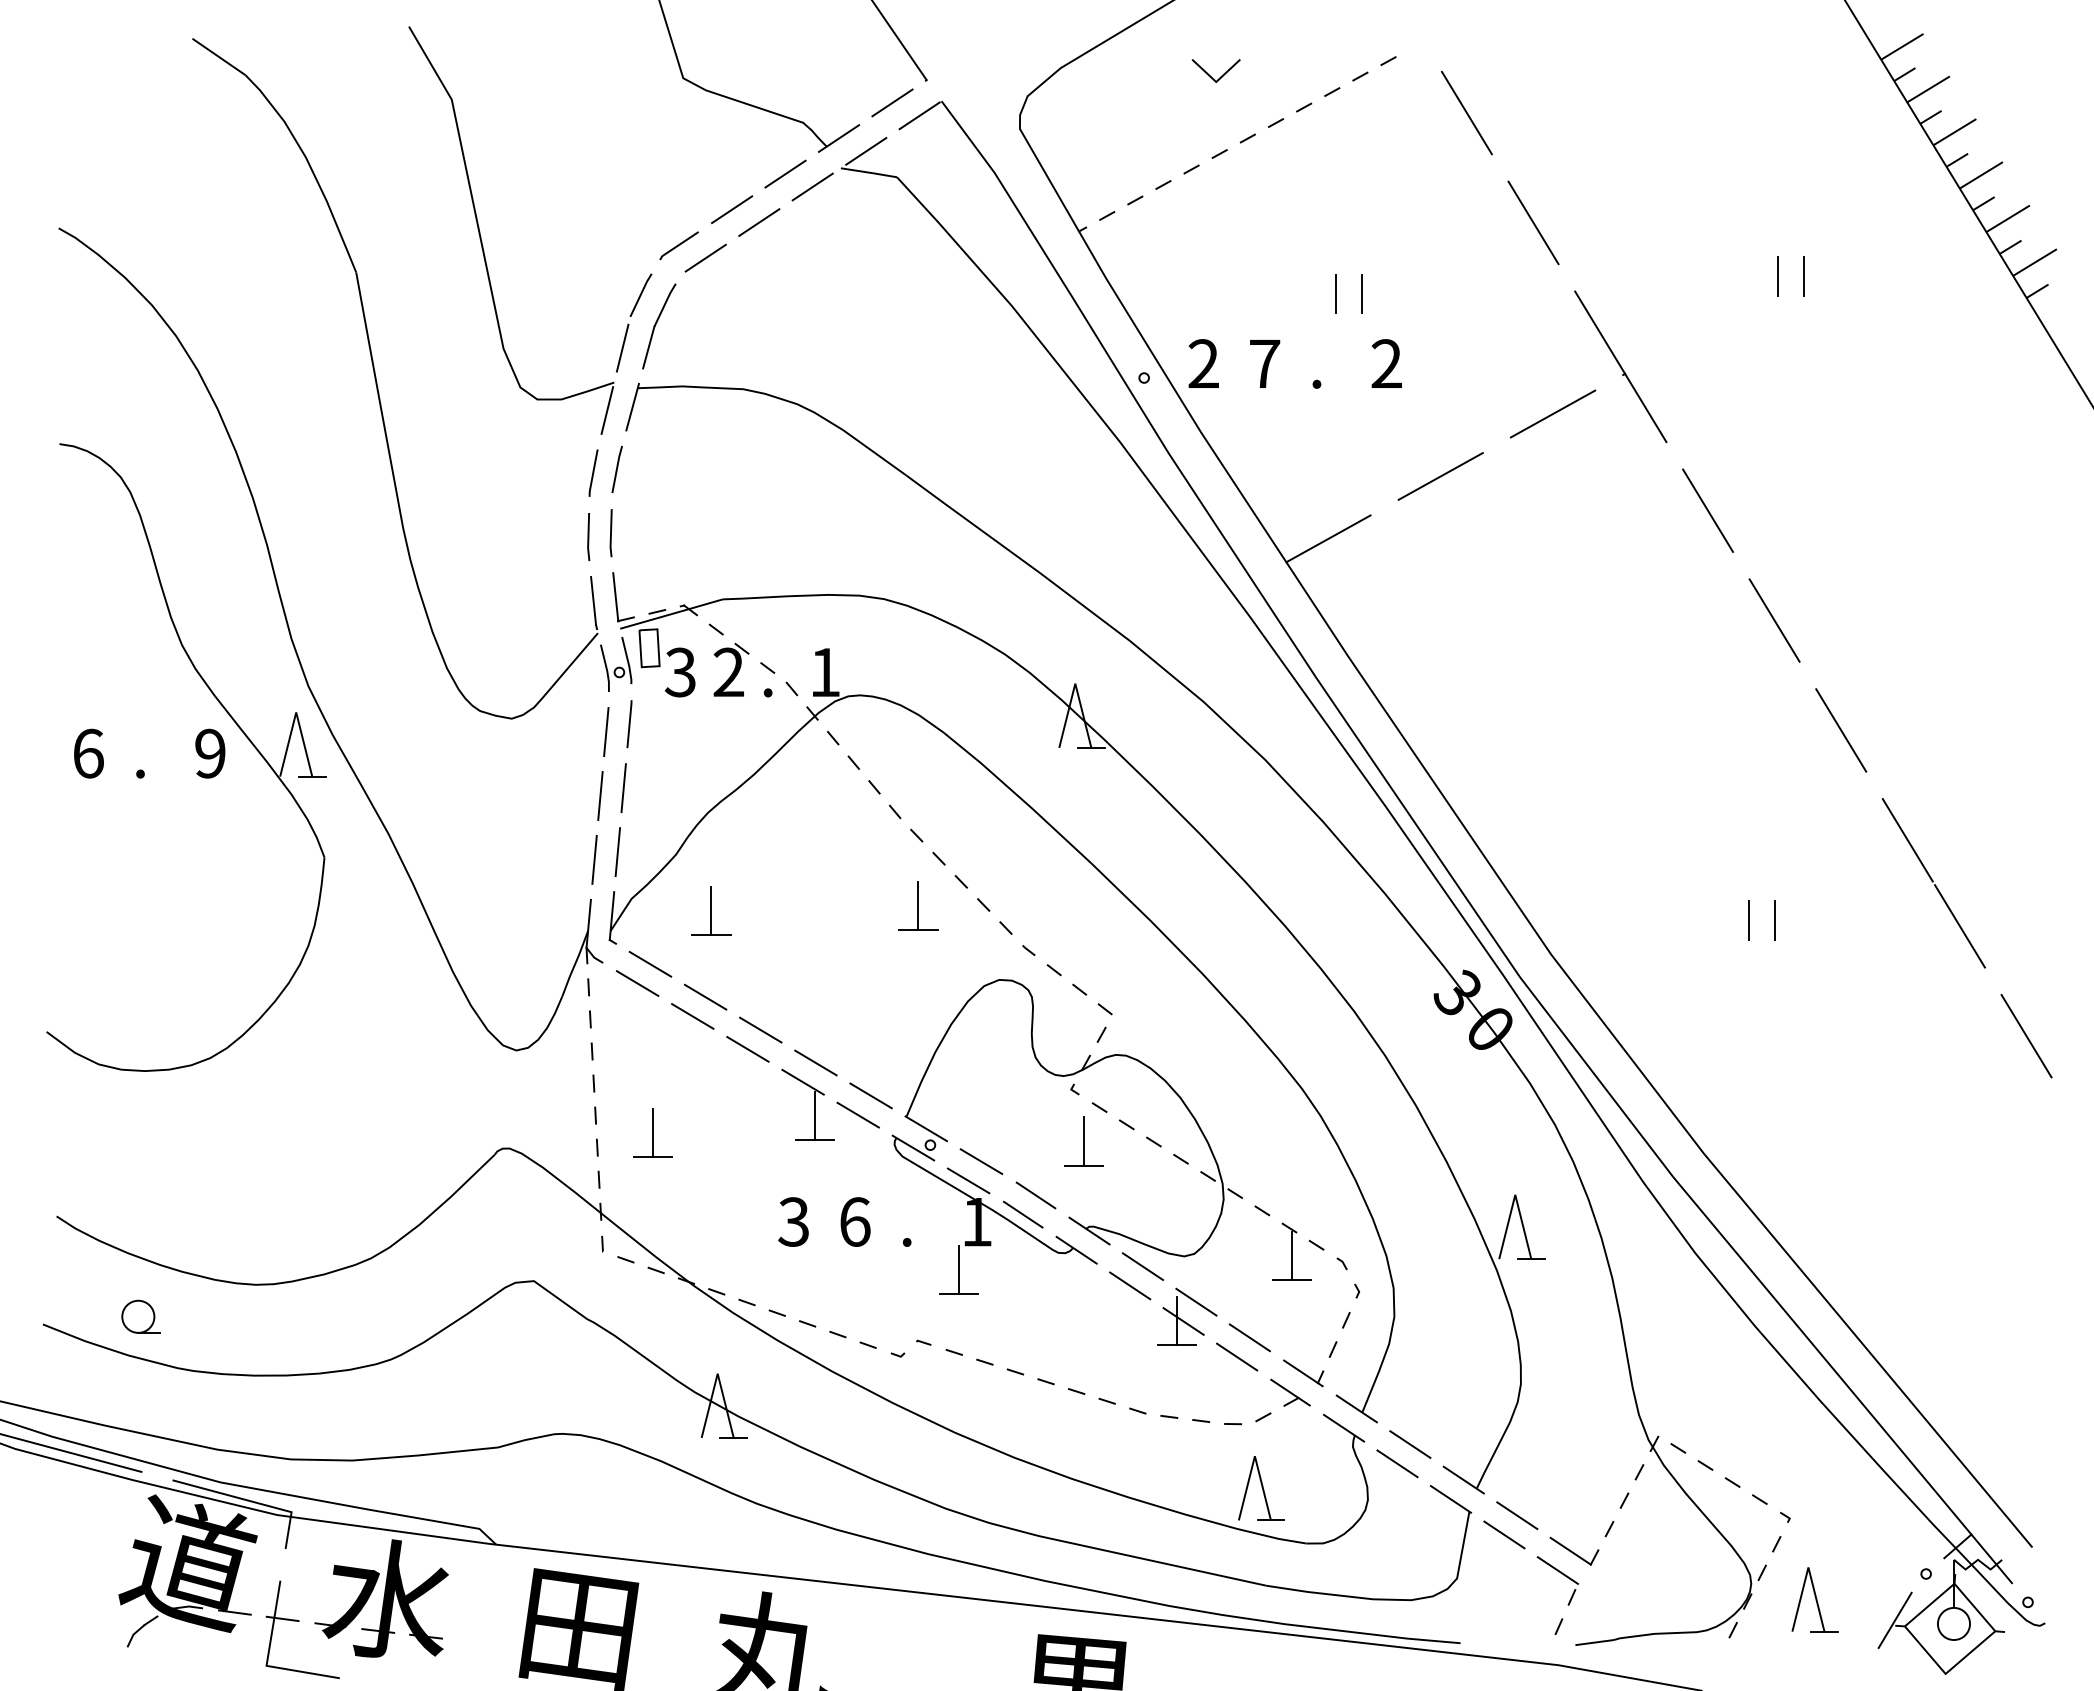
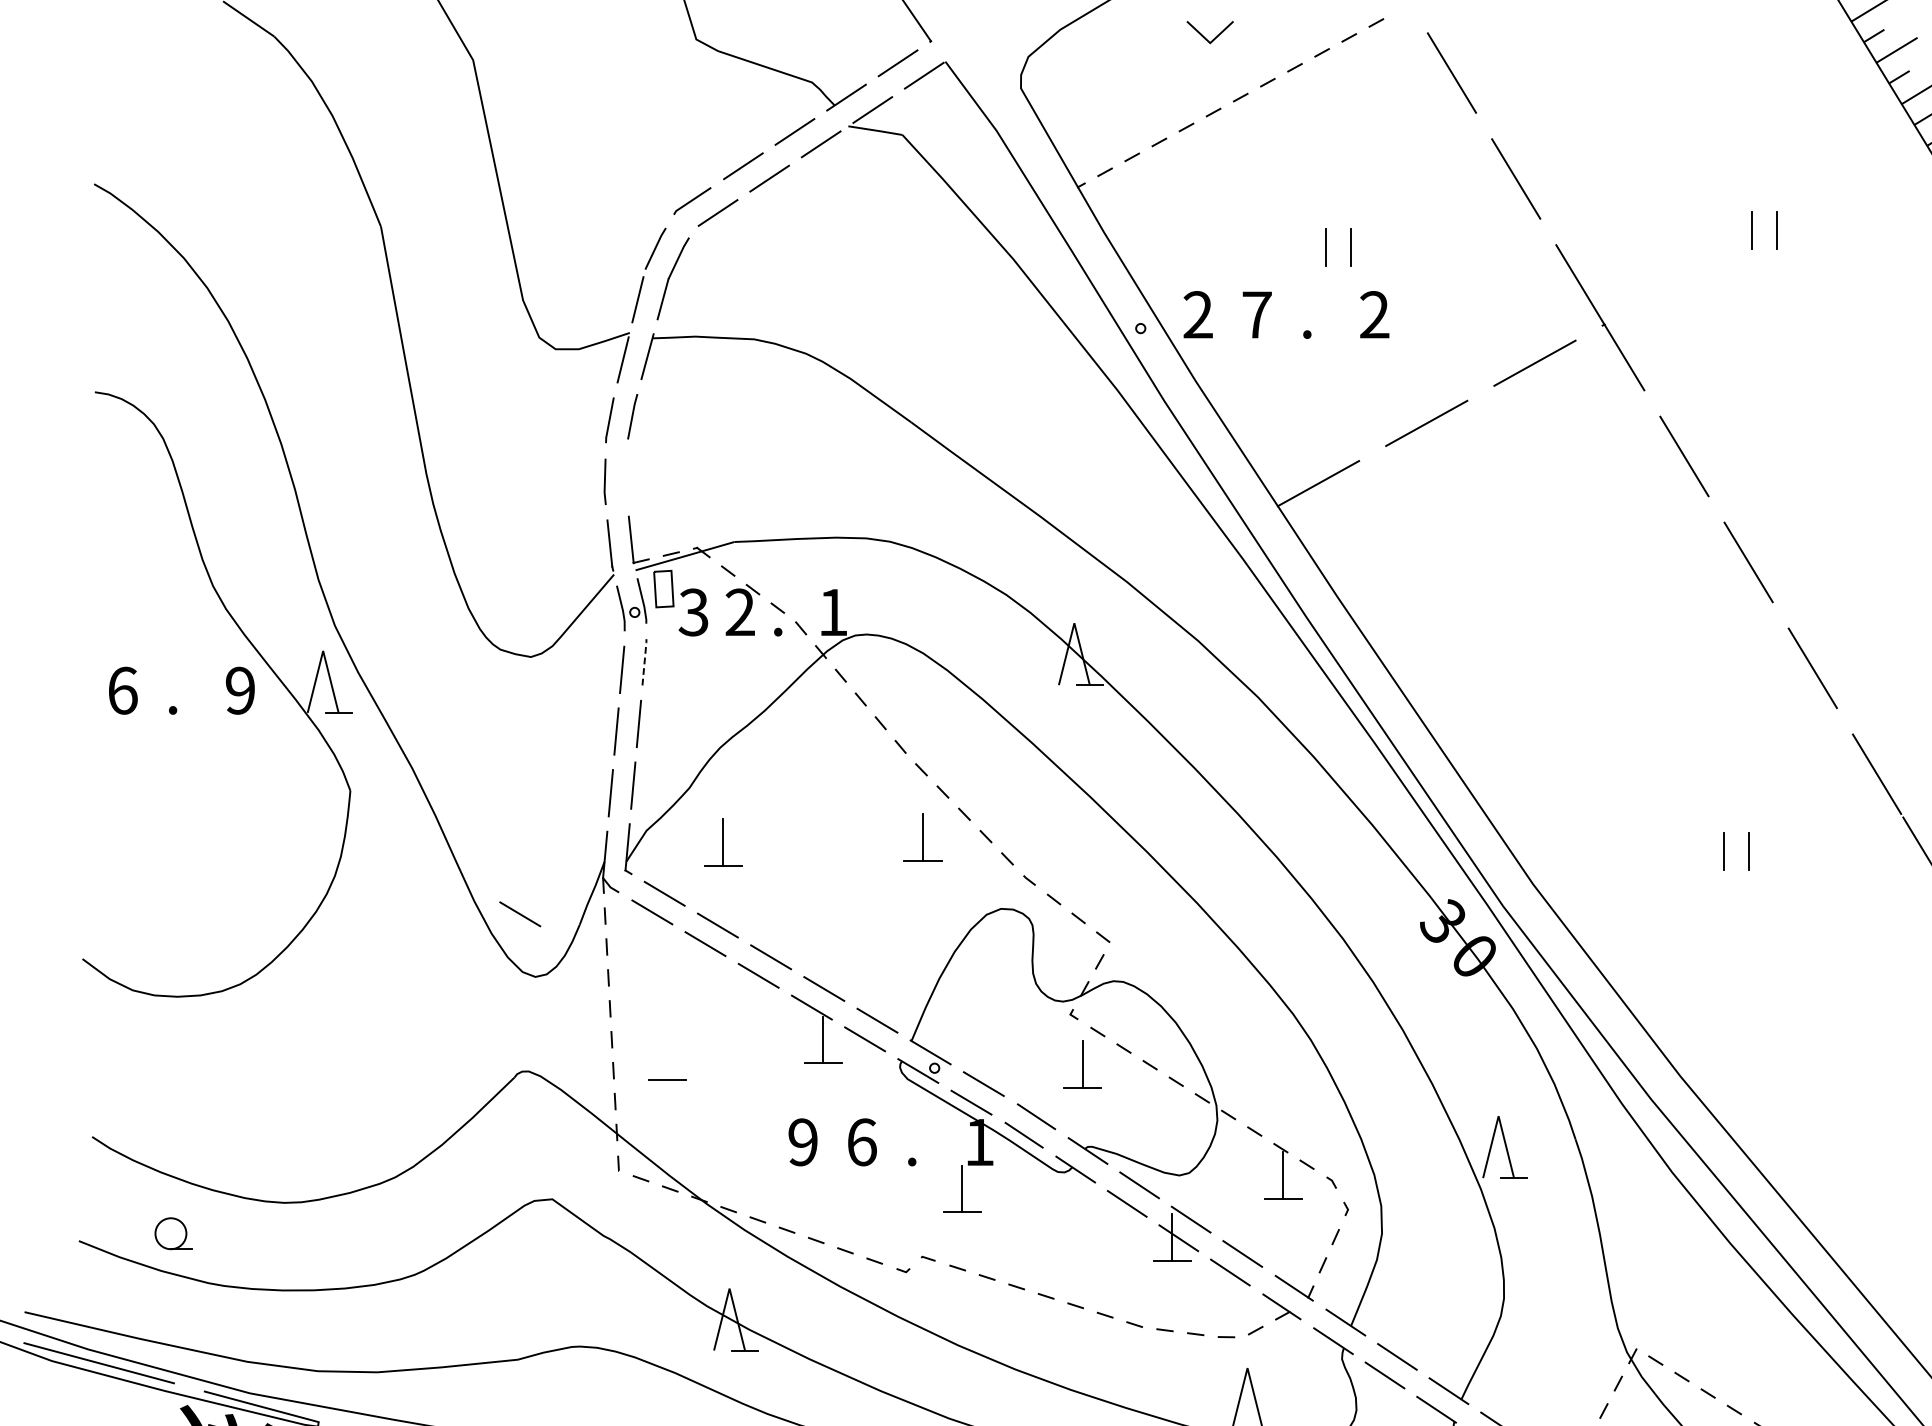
line: (610, 533) -> (626, 478), removed
line: (629, 723) -> (644, 661), solid -> dashed
line: (500, 985) -> (520, 914), added
line: (652, 1132) -> (666, 1056), removed
text: (793, 1221) -> (802, 1141), 3 -> 9

